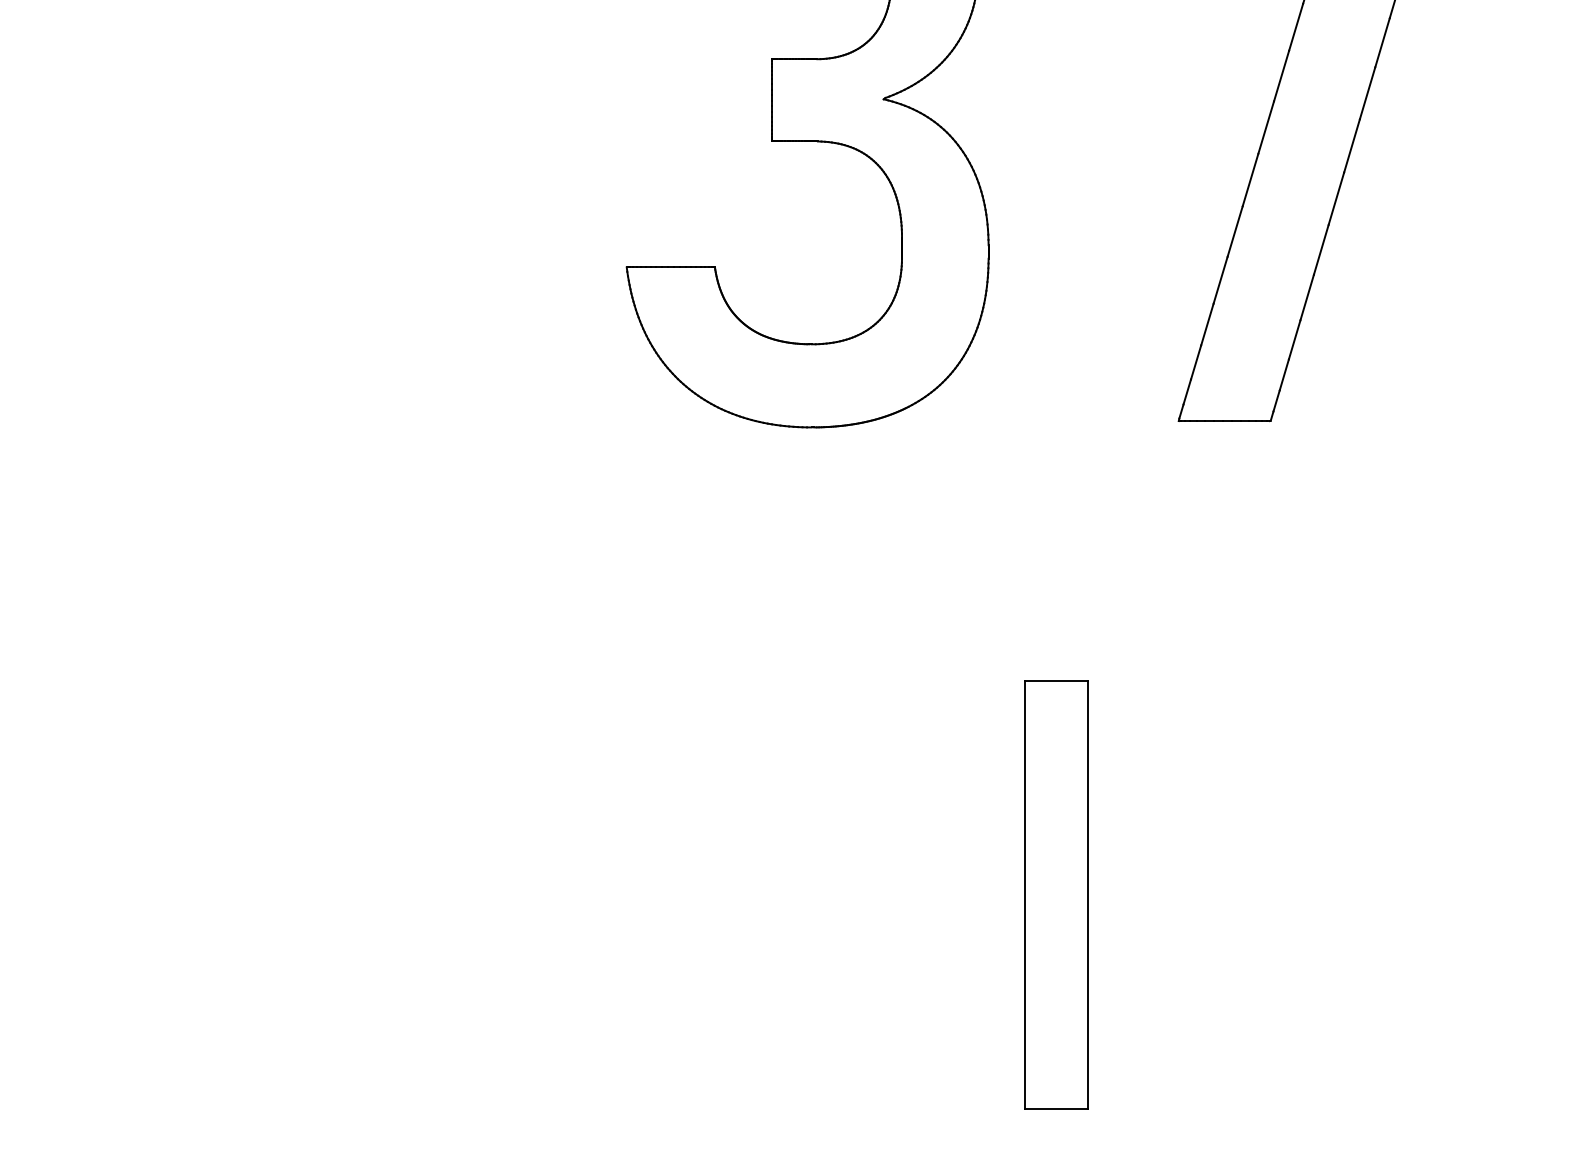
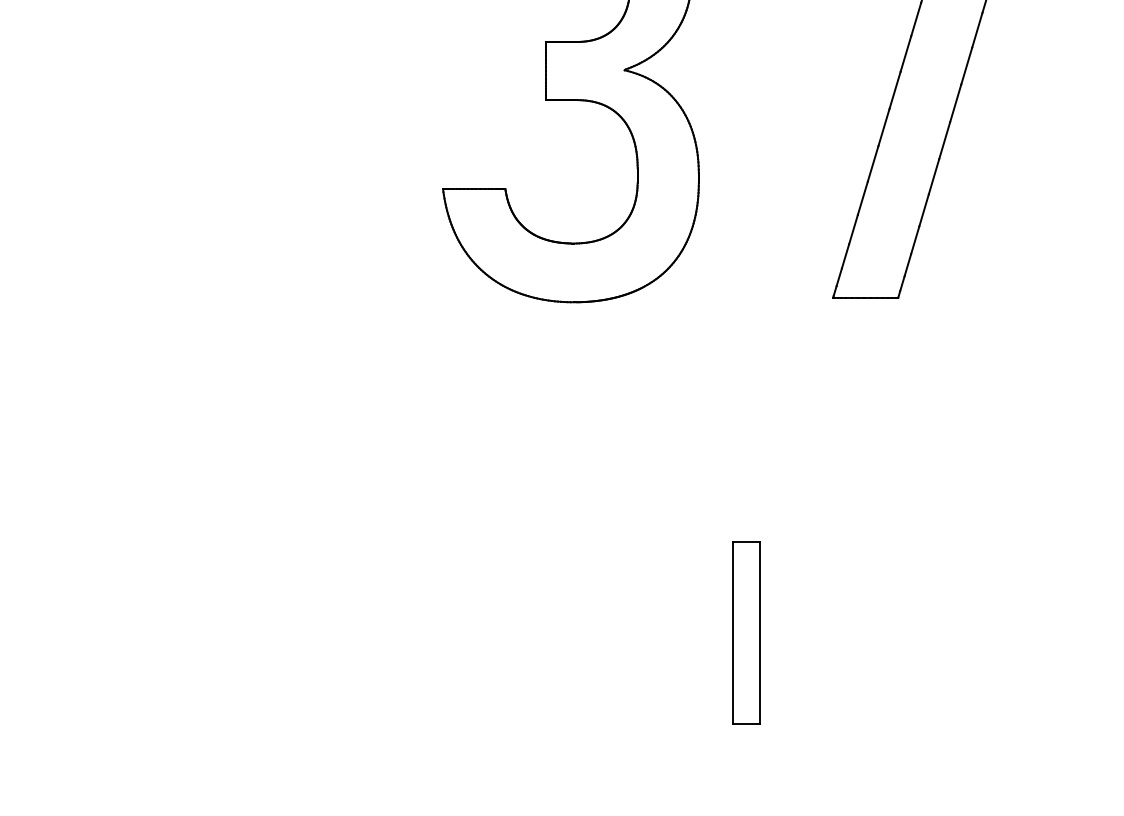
part: (1056, 894) -> (746, 632), size x0.6

